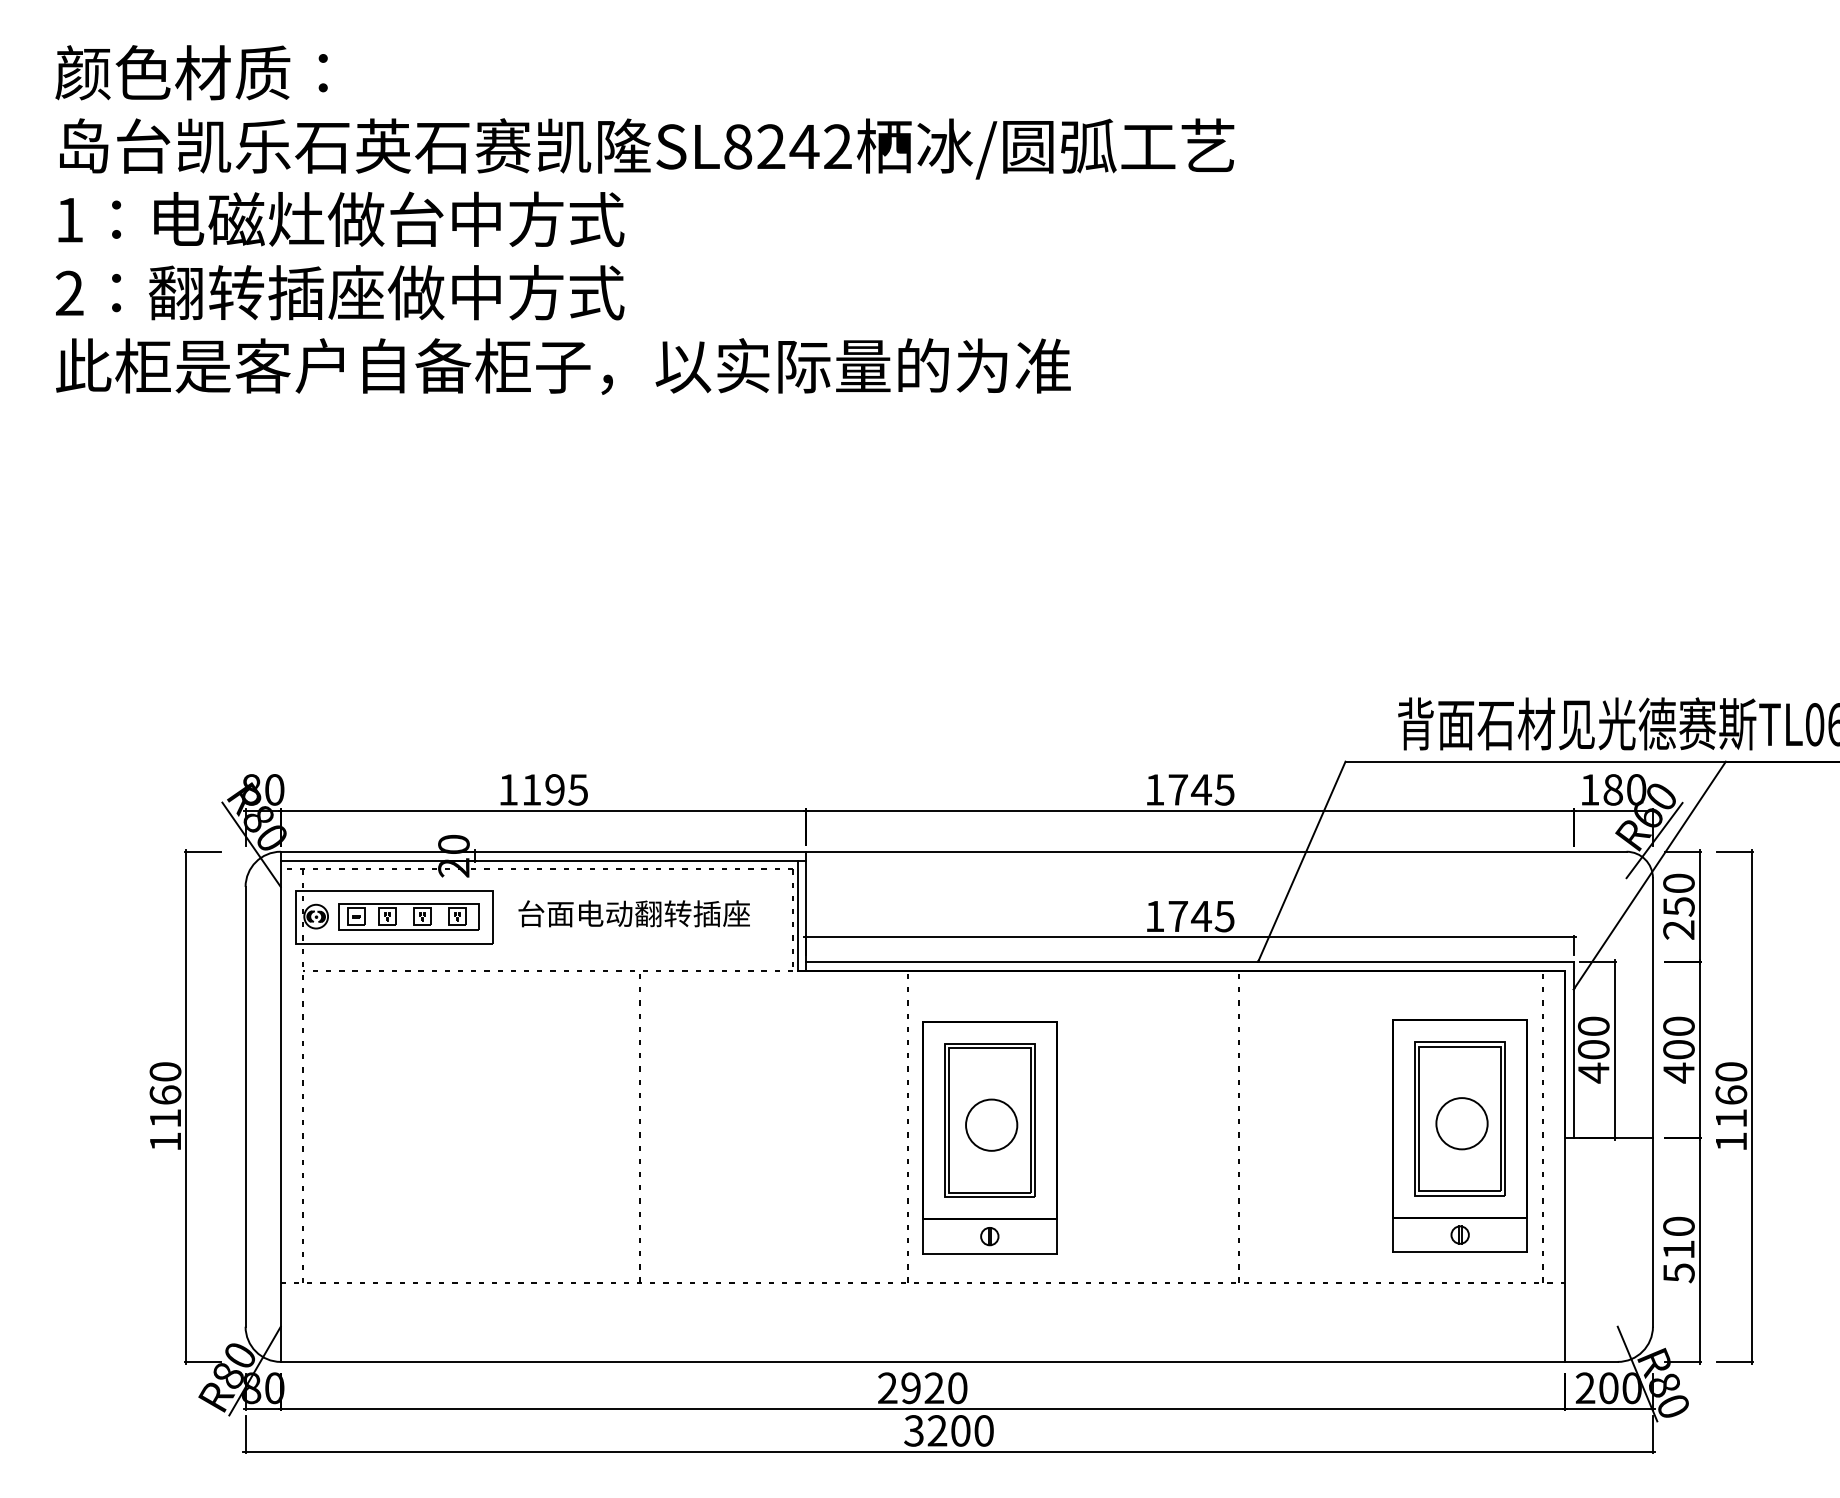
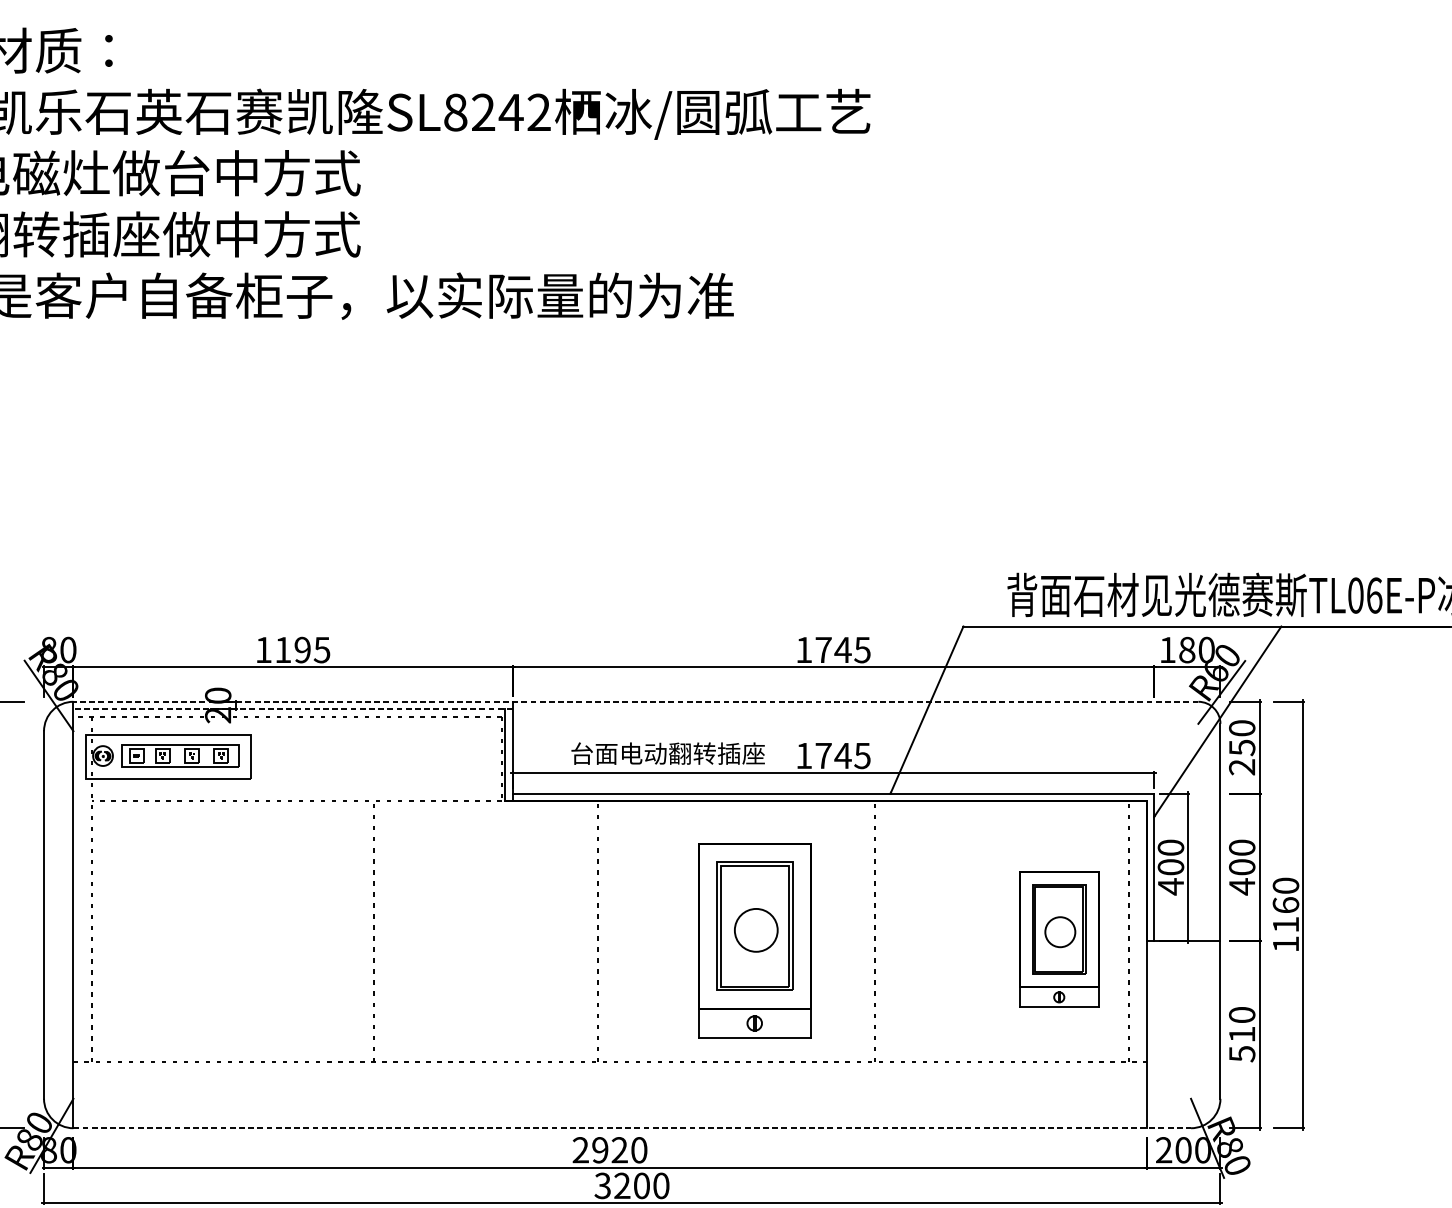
line: (953, 851) -> (635, 701), solid -> dashed
line: (543, 860) -> (293, 709), solid -> dashed
text: (633, 913) -> (667, 753), moved
part: (1459, 1135) -> (1058, 938), size x0.7
part: (989, 1137) -> (754, 940), moved
line: (949, 1361) -> (632, 1127), solid -> dashed

